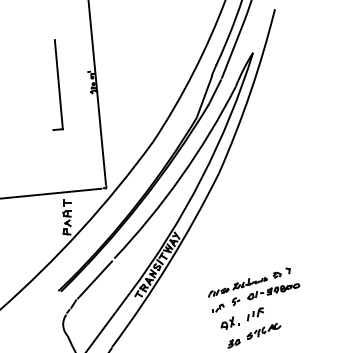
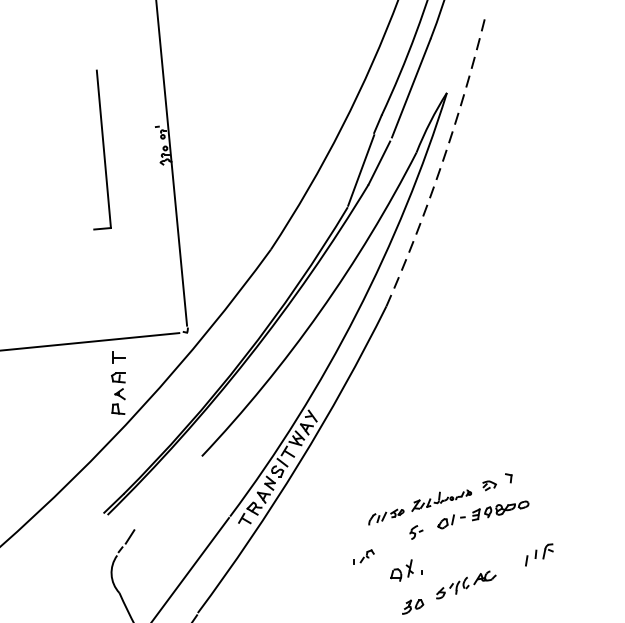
arc: (250, 92) -> (442, 163), solid -> dashed
line: (95, 279) -> (168, 493), removed
part: (218, 307) -> (364, 555), moved
part: (255, 314) -> (539, 555), moved

